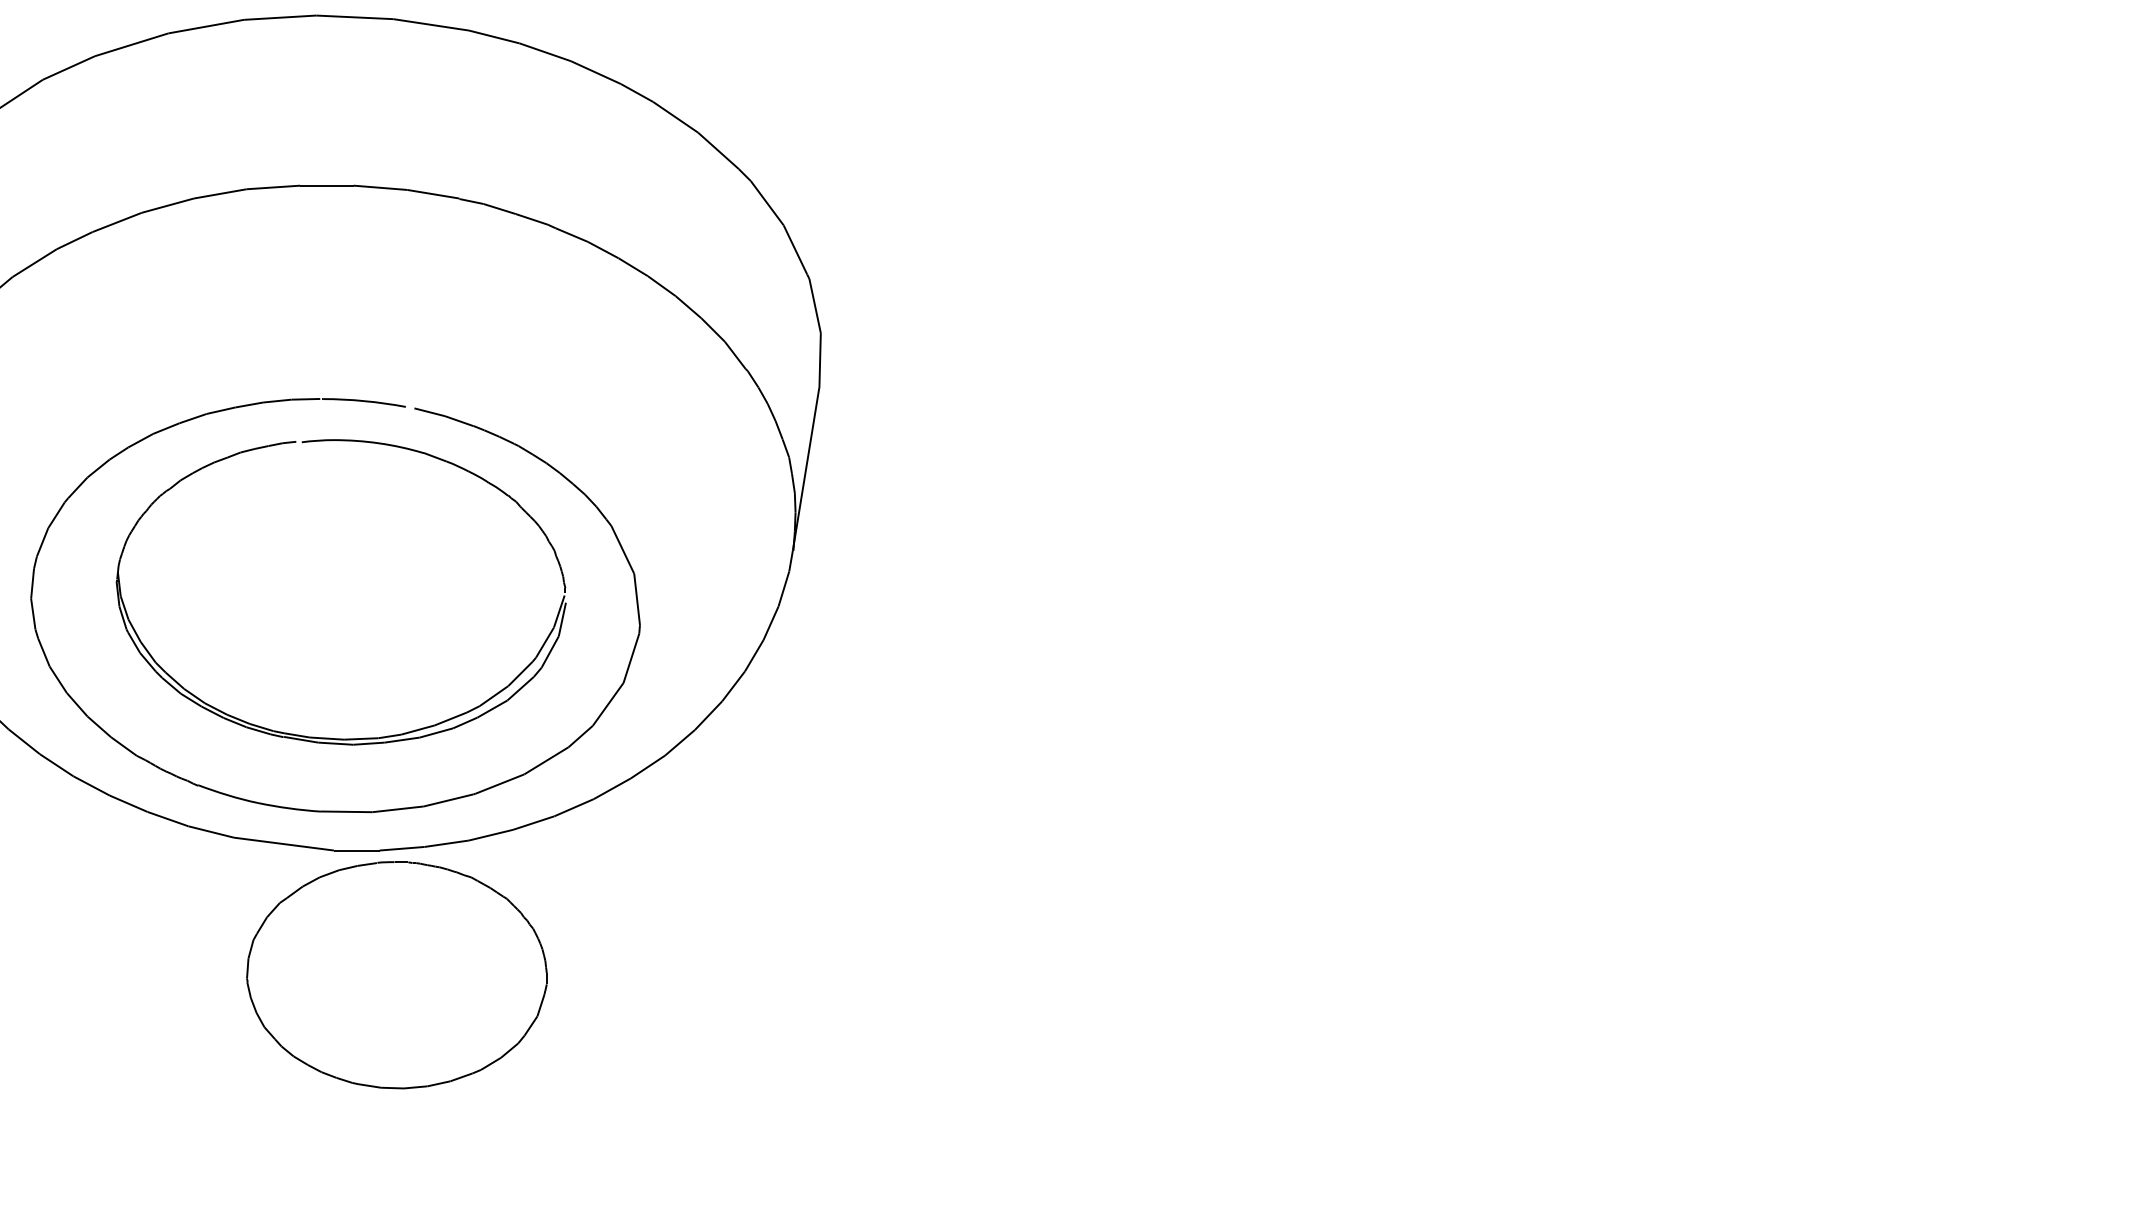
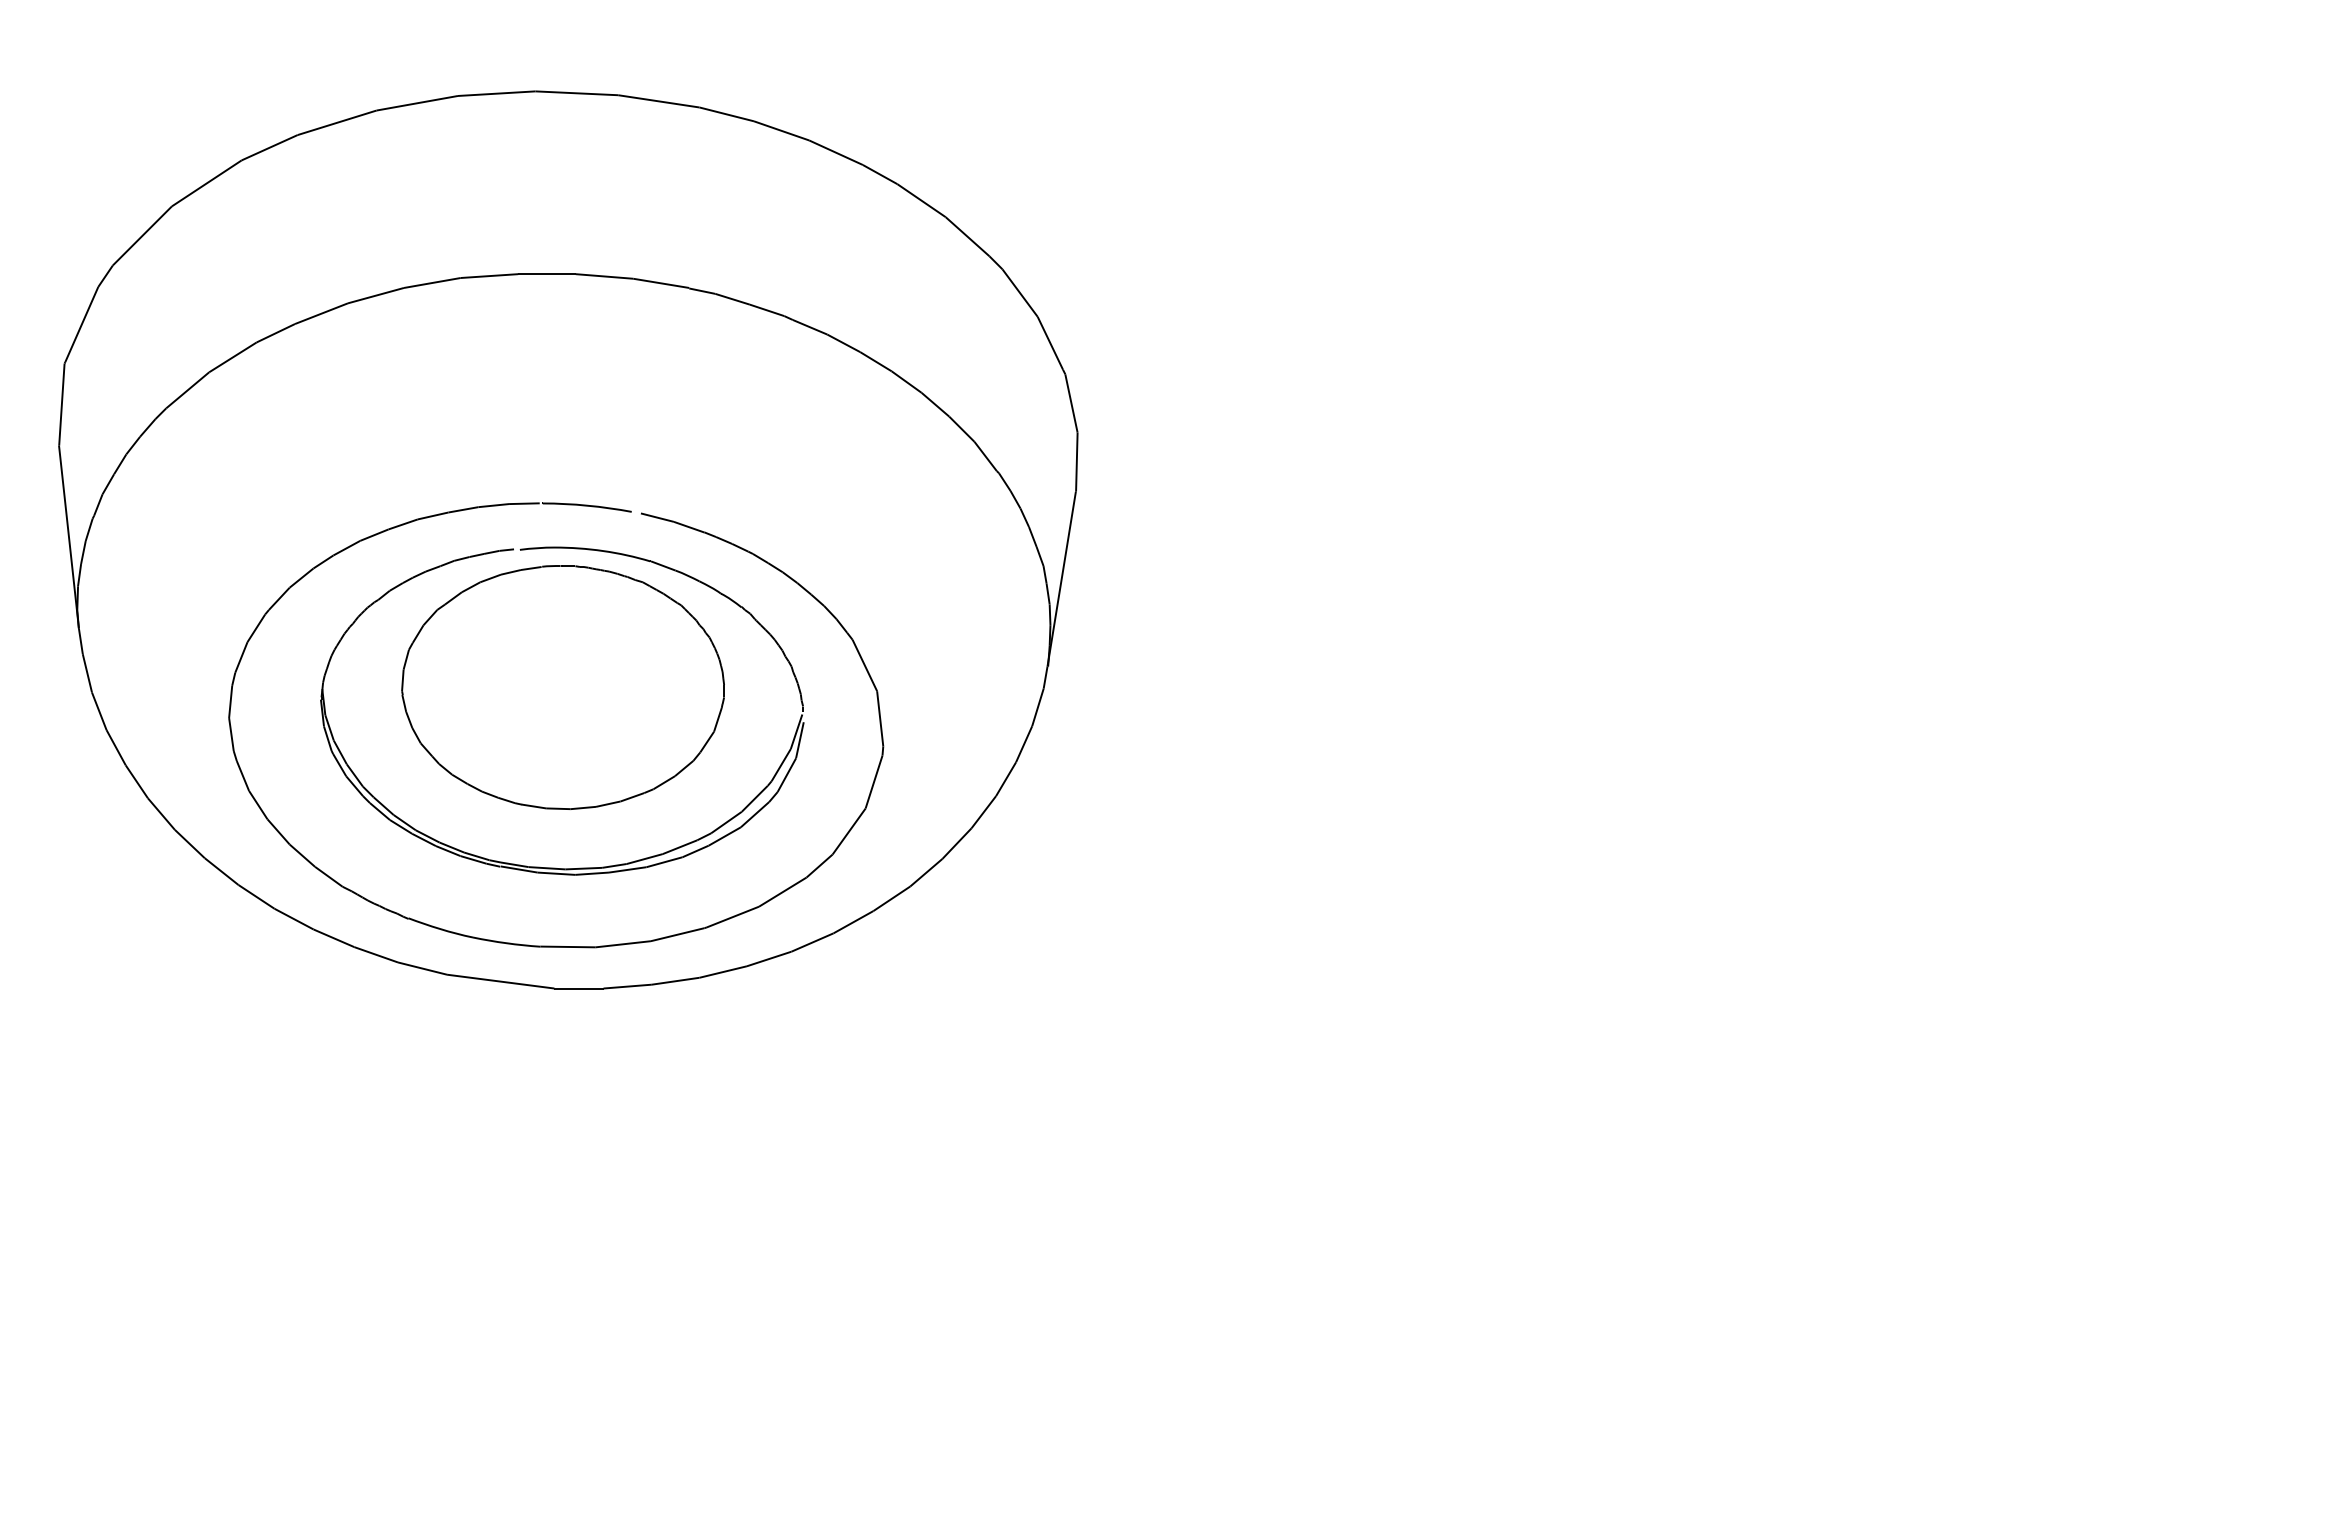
part: (396, 975) -> (562, 687), moved

